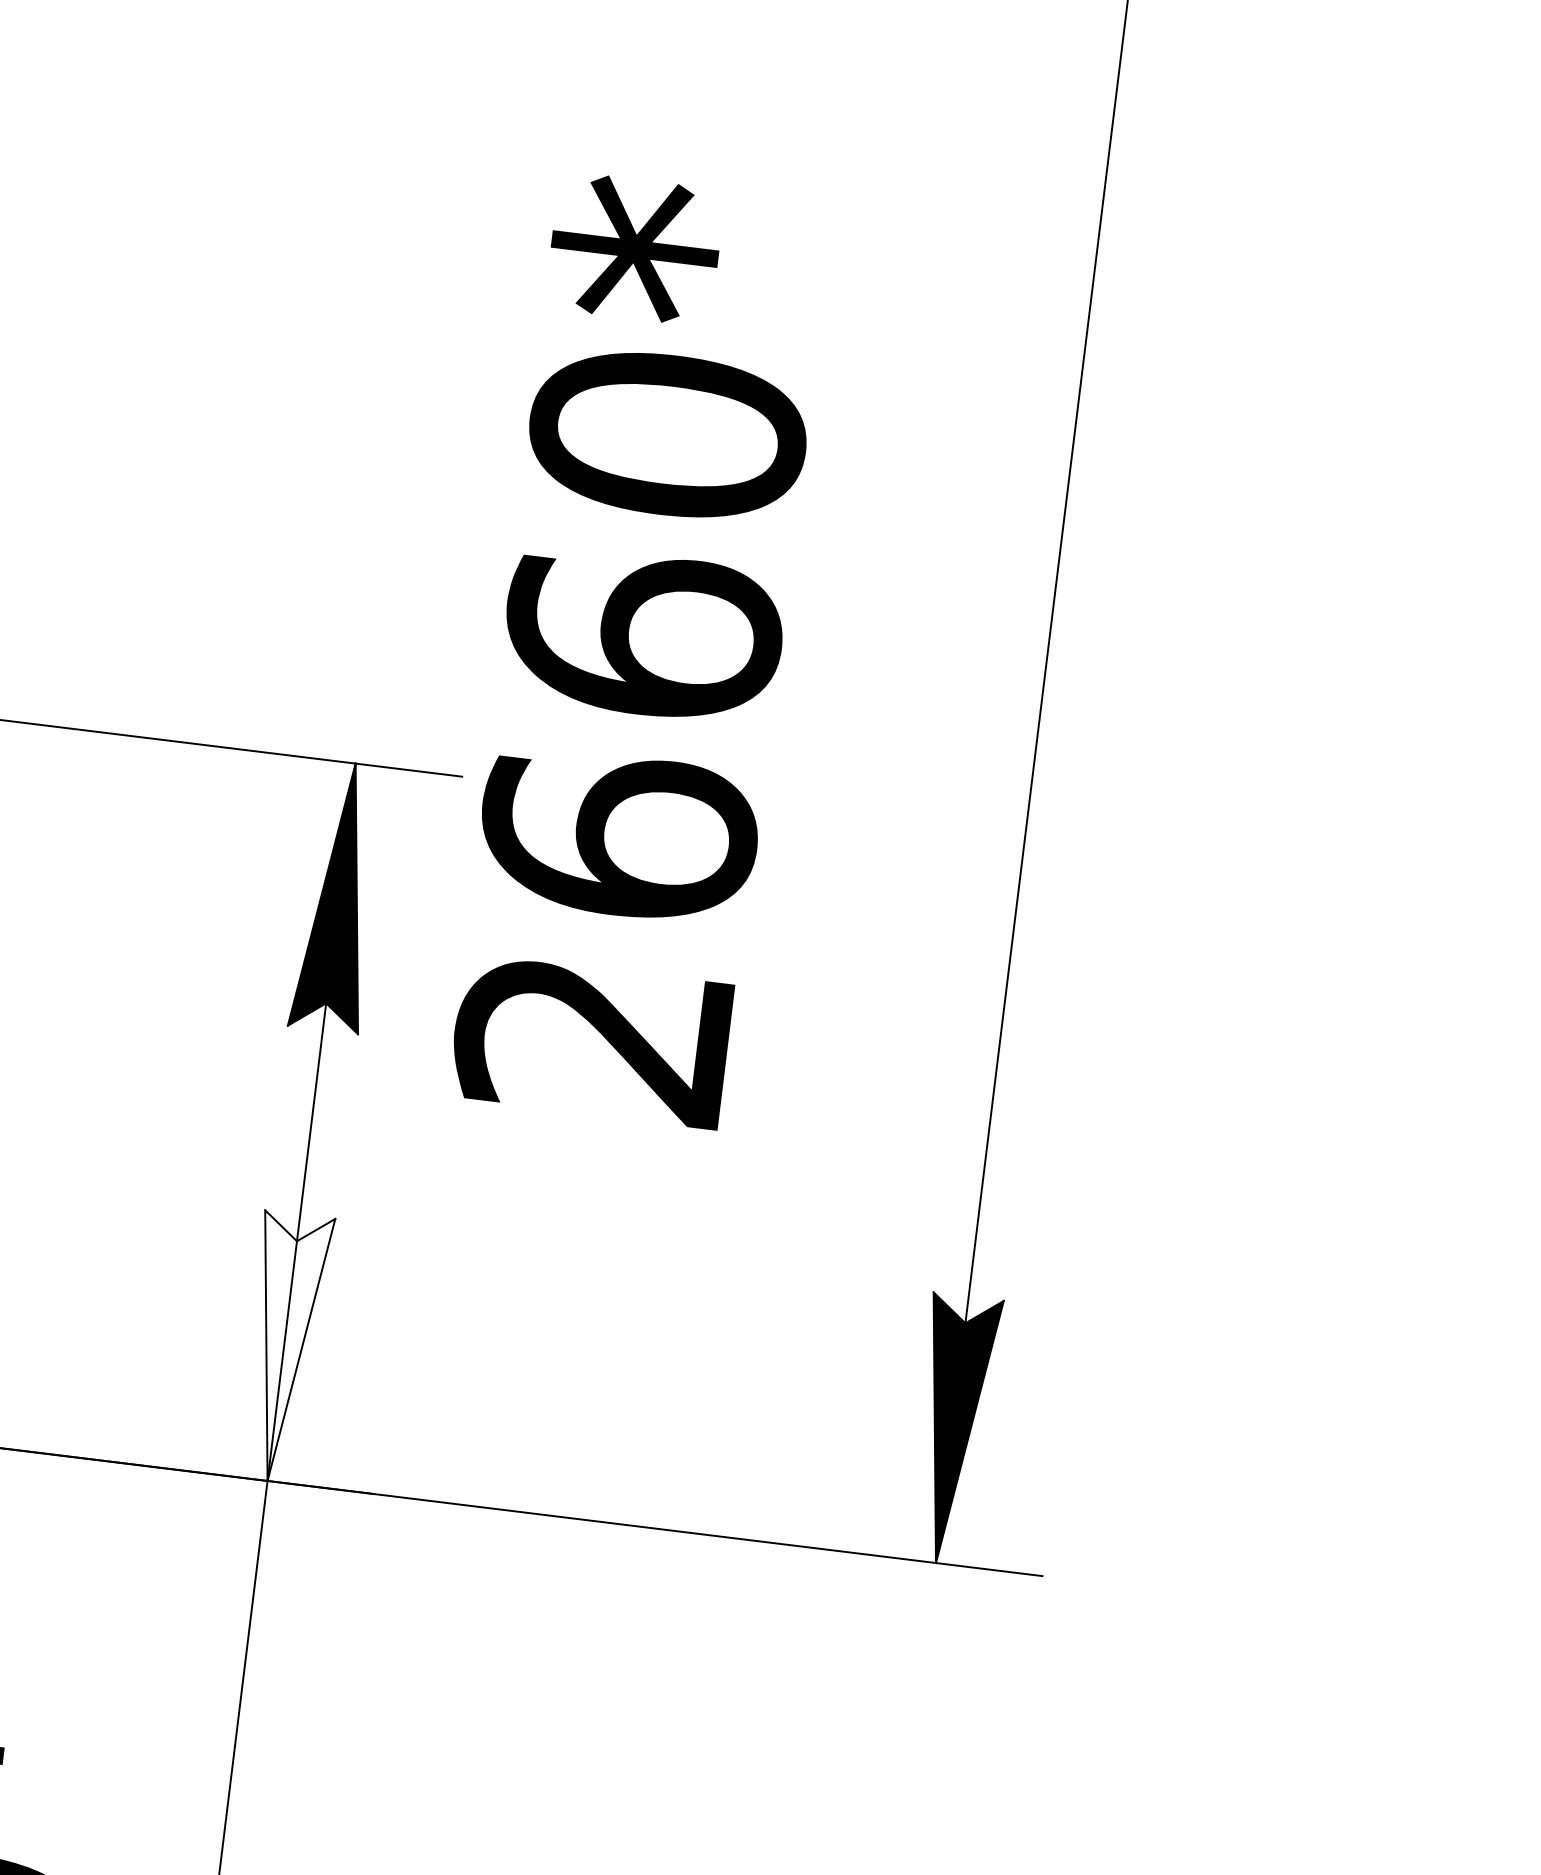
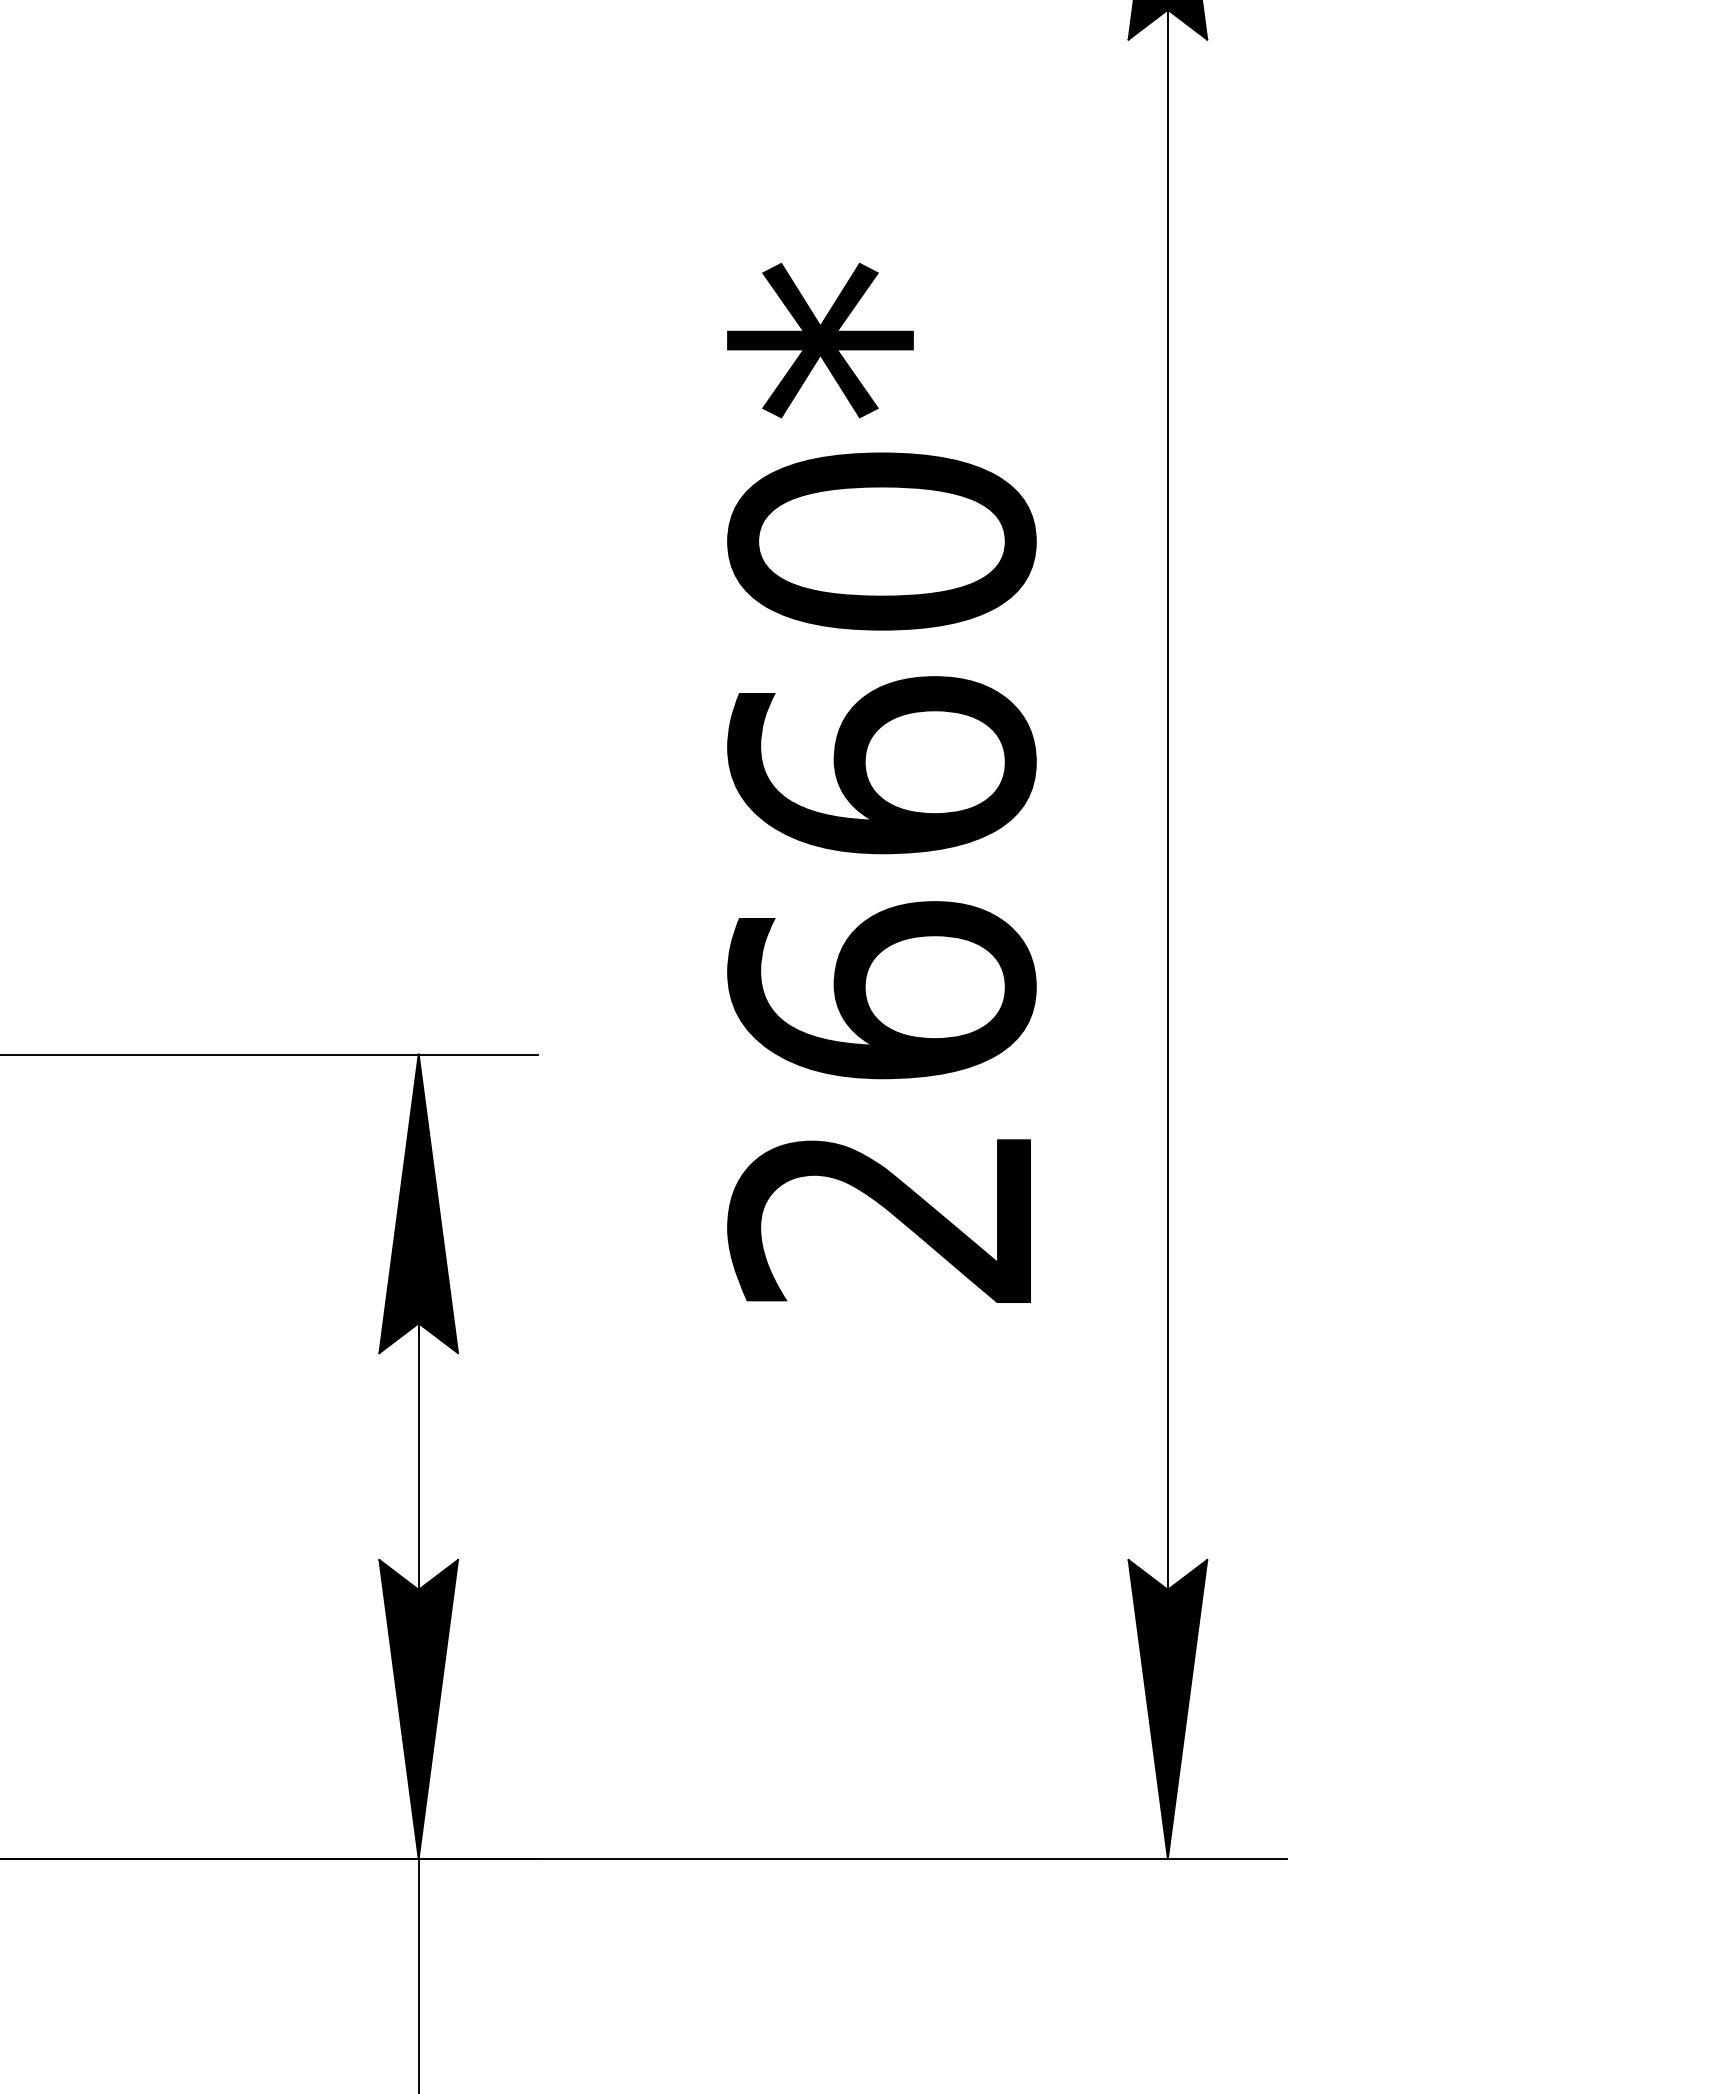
text: (641, 650) -> (881, 782), moved
fill: (283, 1347) -> (418, 1709), added

